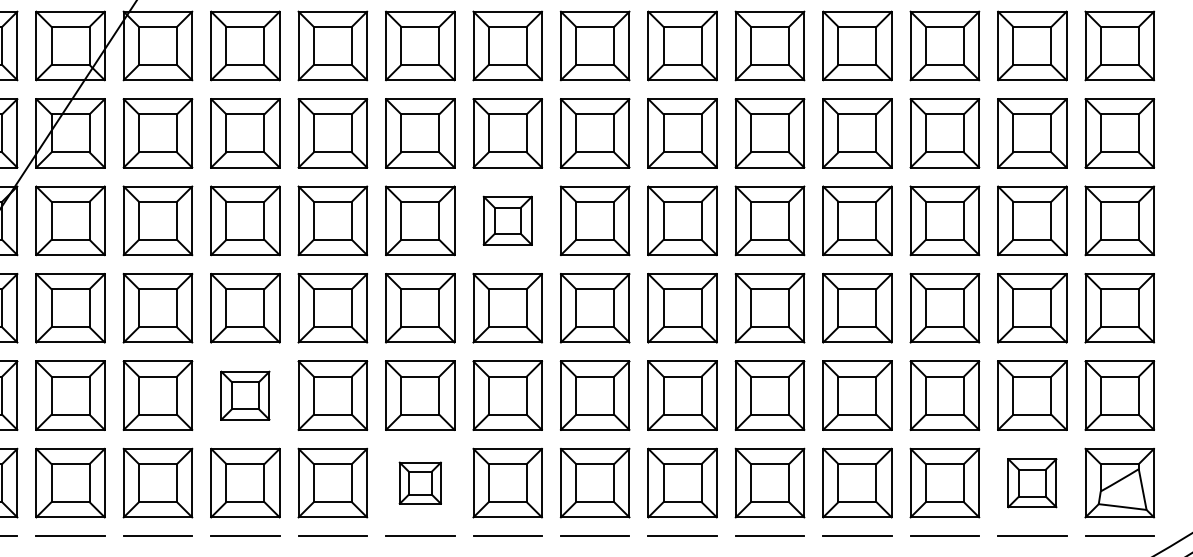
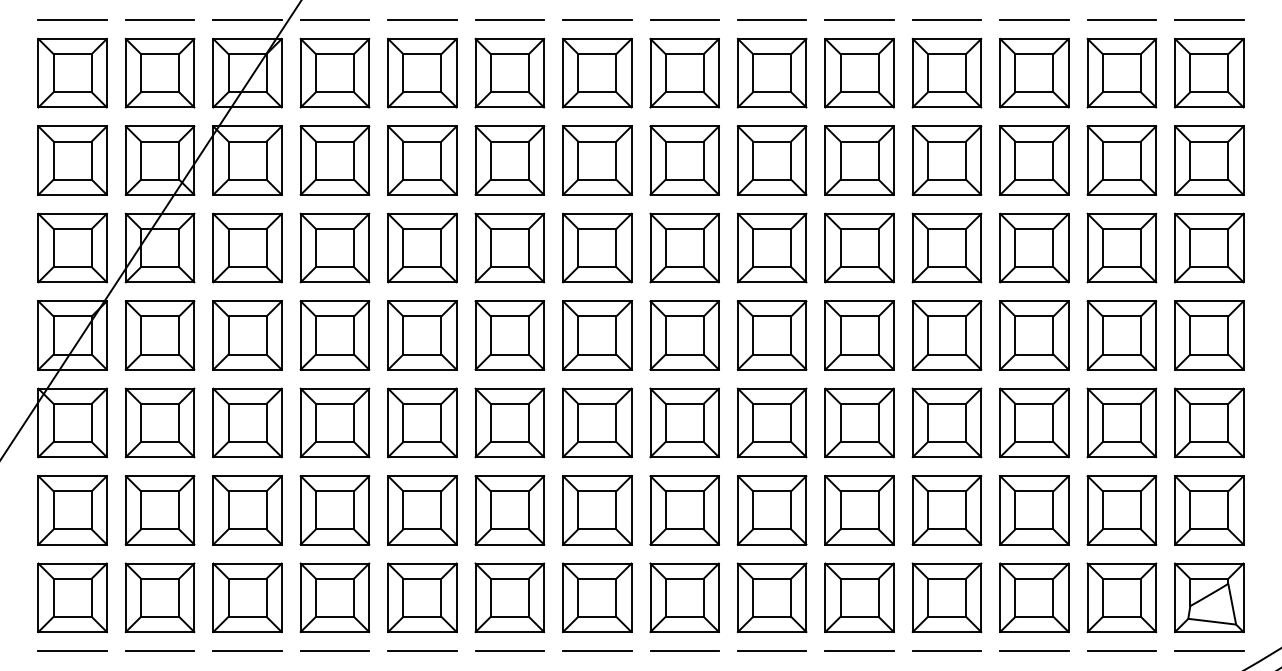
part: (507, 220) -> (597, 335), size x1.43
part: (244, 395) -> (334, 510), size x1.43
part: (419, 482) -> (509, 597), size x1.67
part: (1031, 482) -> (1121, 597), size x1.43

